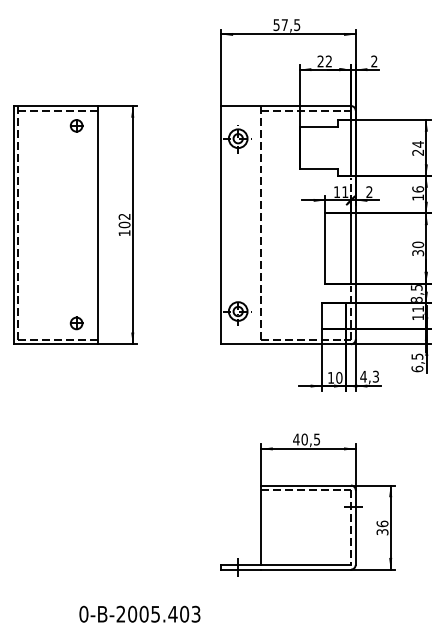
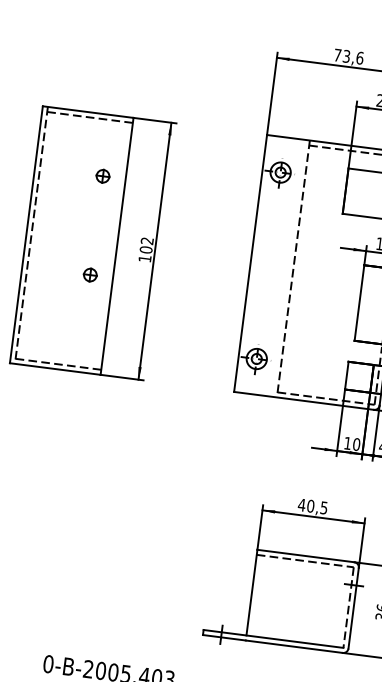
text: (286, 25) -> (348, 57), 57,5 -> 73,6
part: (76, 125) -> (102, 175), moved
part: (76, 323) -> (90, 275), moved

